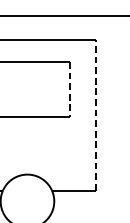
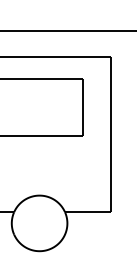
line: (69, 89) -> (83, 107), dashed -> solid
line: (96, 115) -> (111, 134), dashed -> solid

